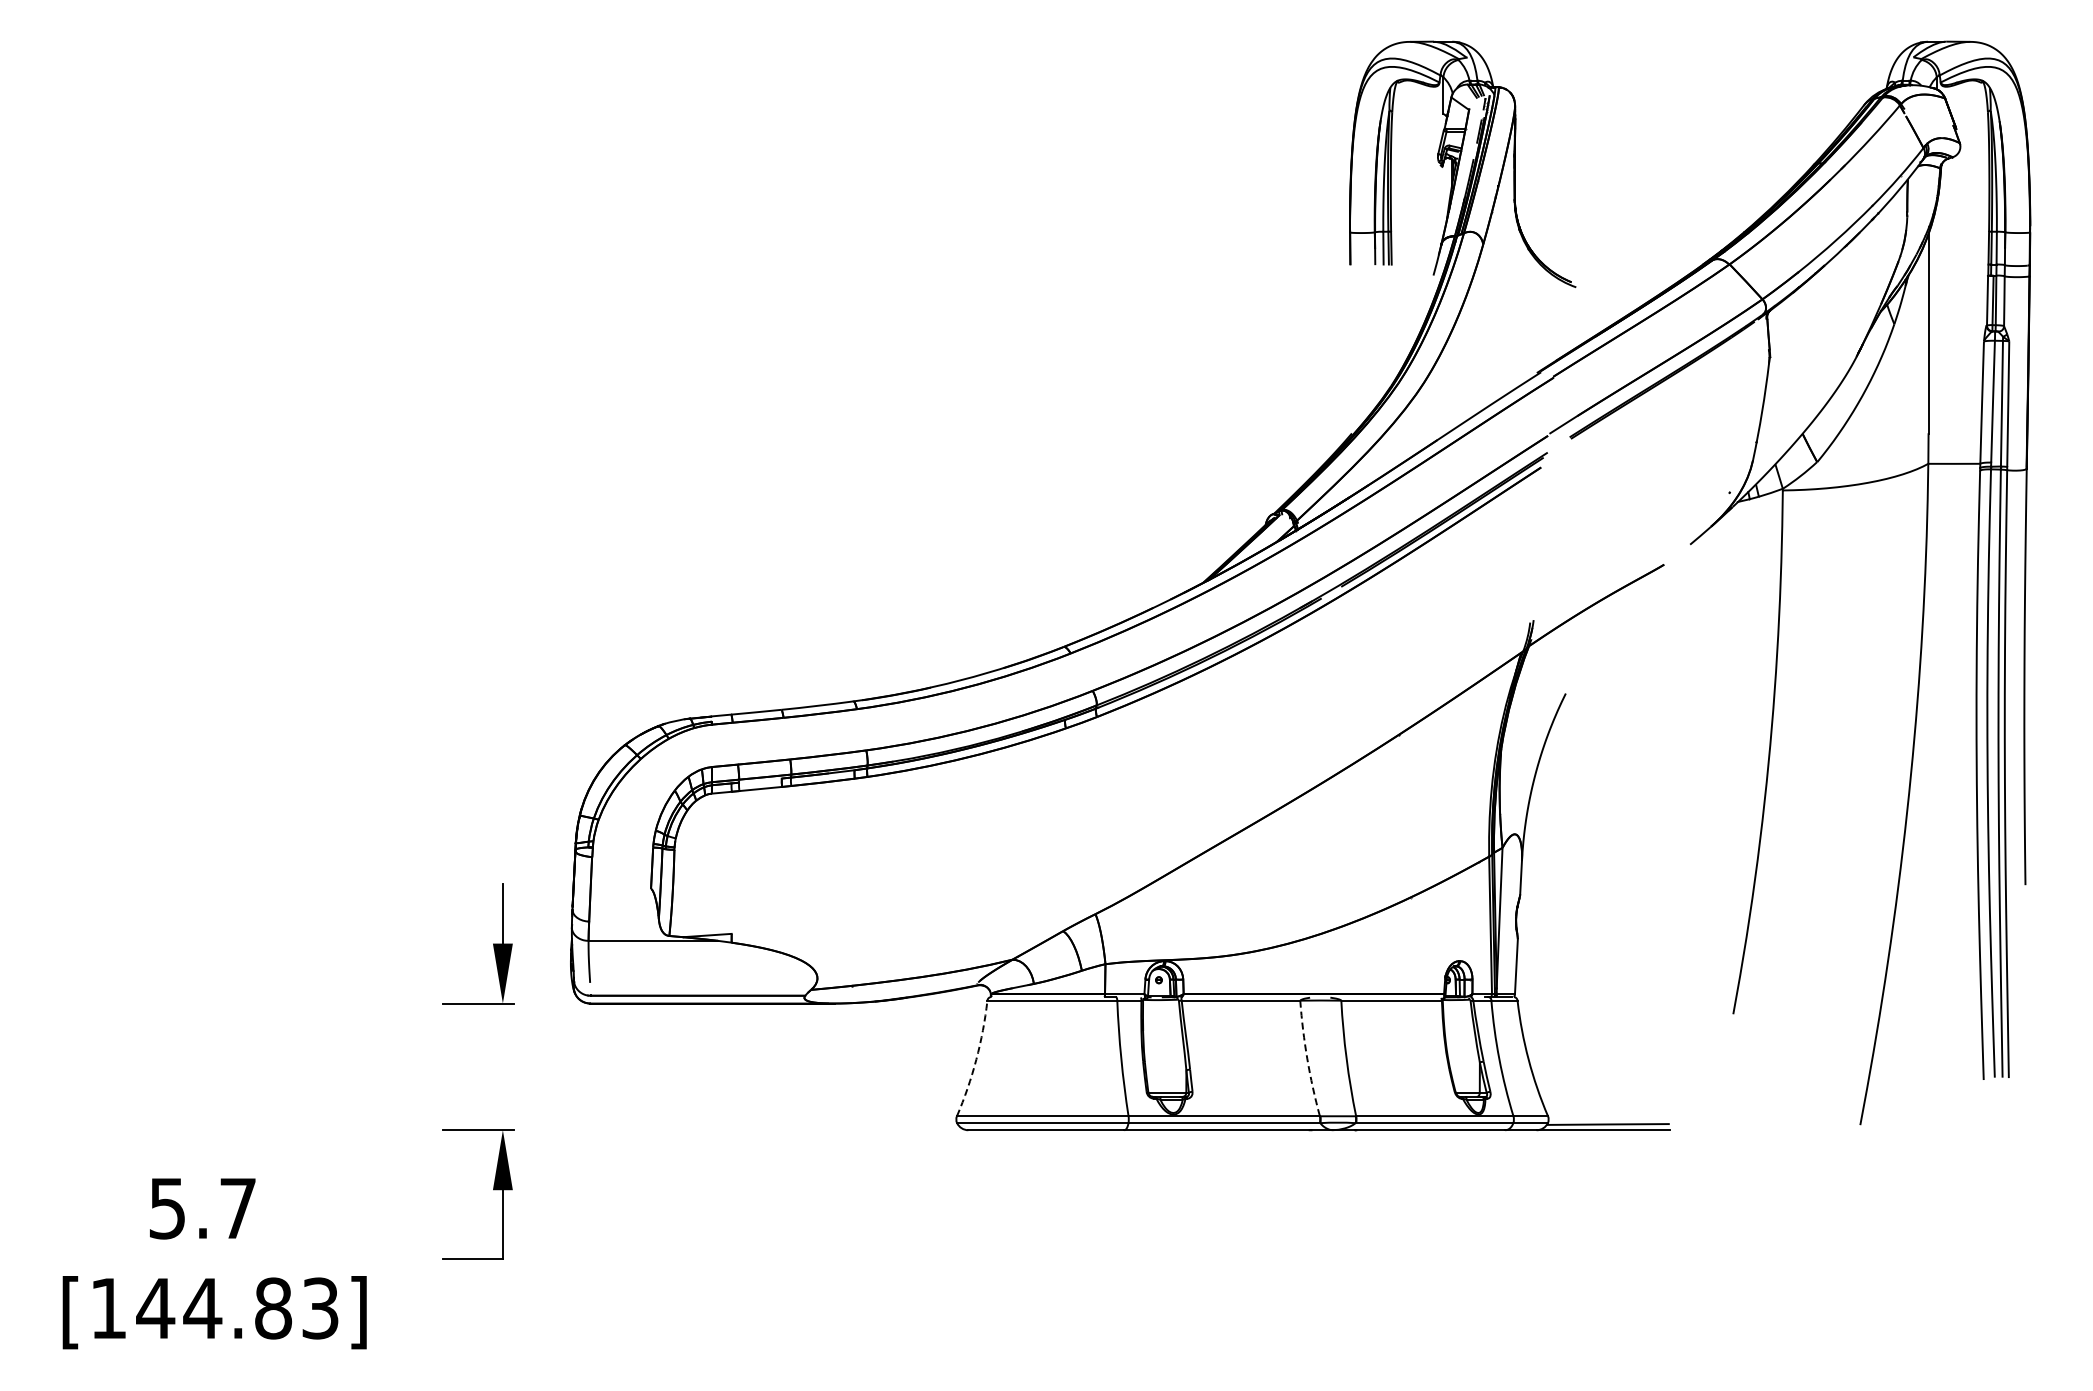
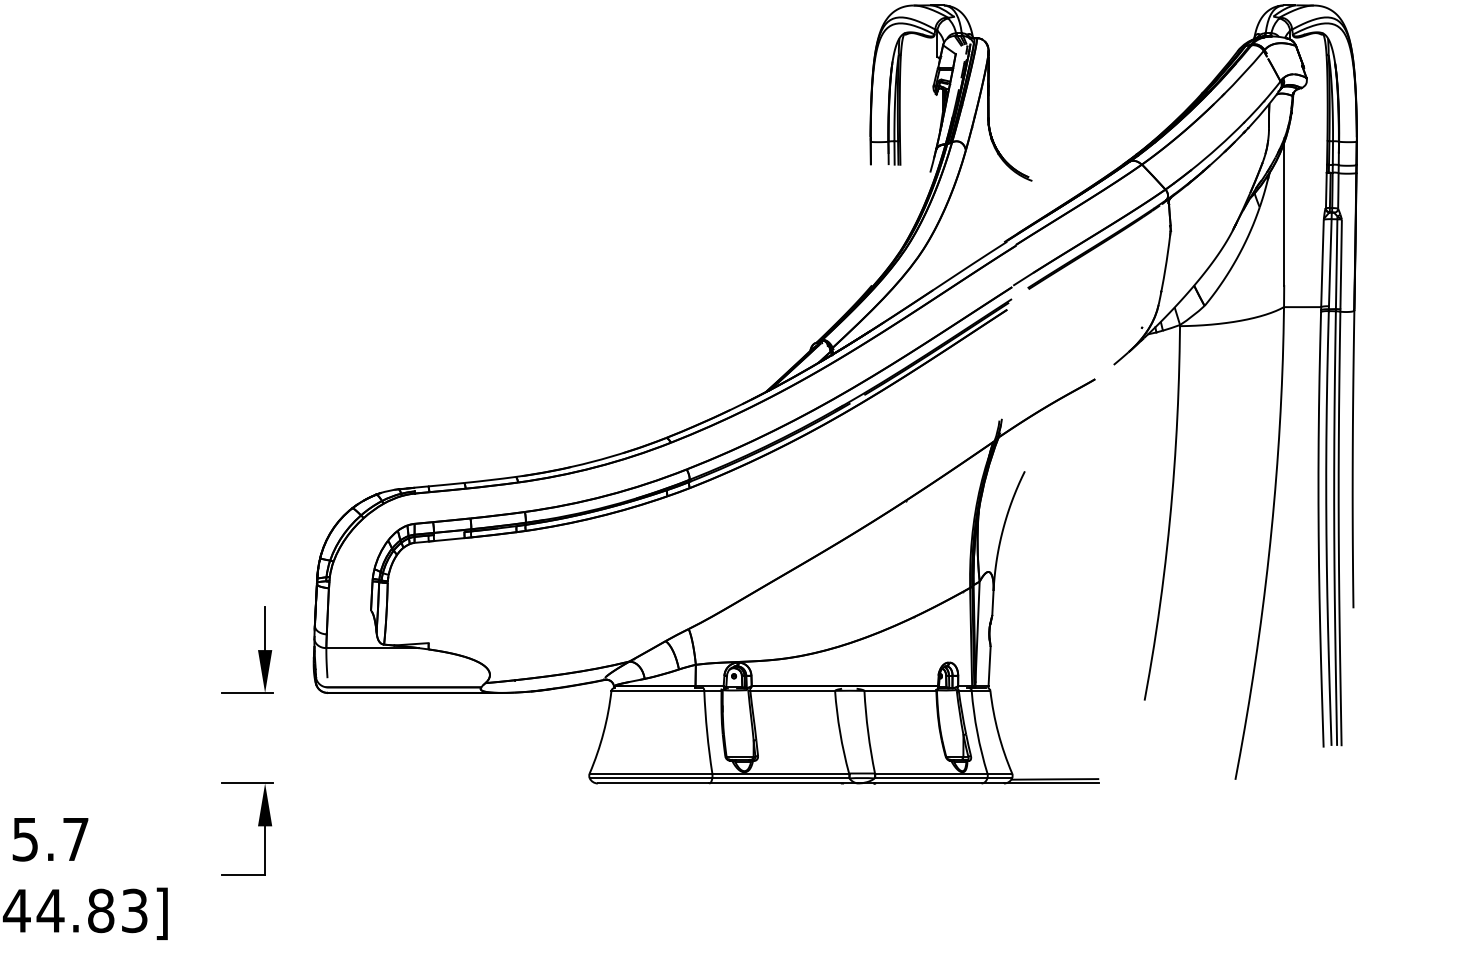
arc: (1307, 1058) -> (840, 732), dashed -> solid
arc: (976, 1059) -> (603, 732), dashed -> solid

